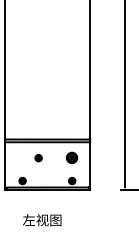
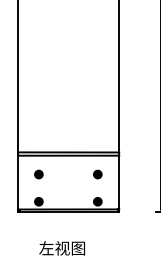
part: (38, 158) -> (38, 174), moved
part: (72, 158) -> (98, 174), size x0.62

